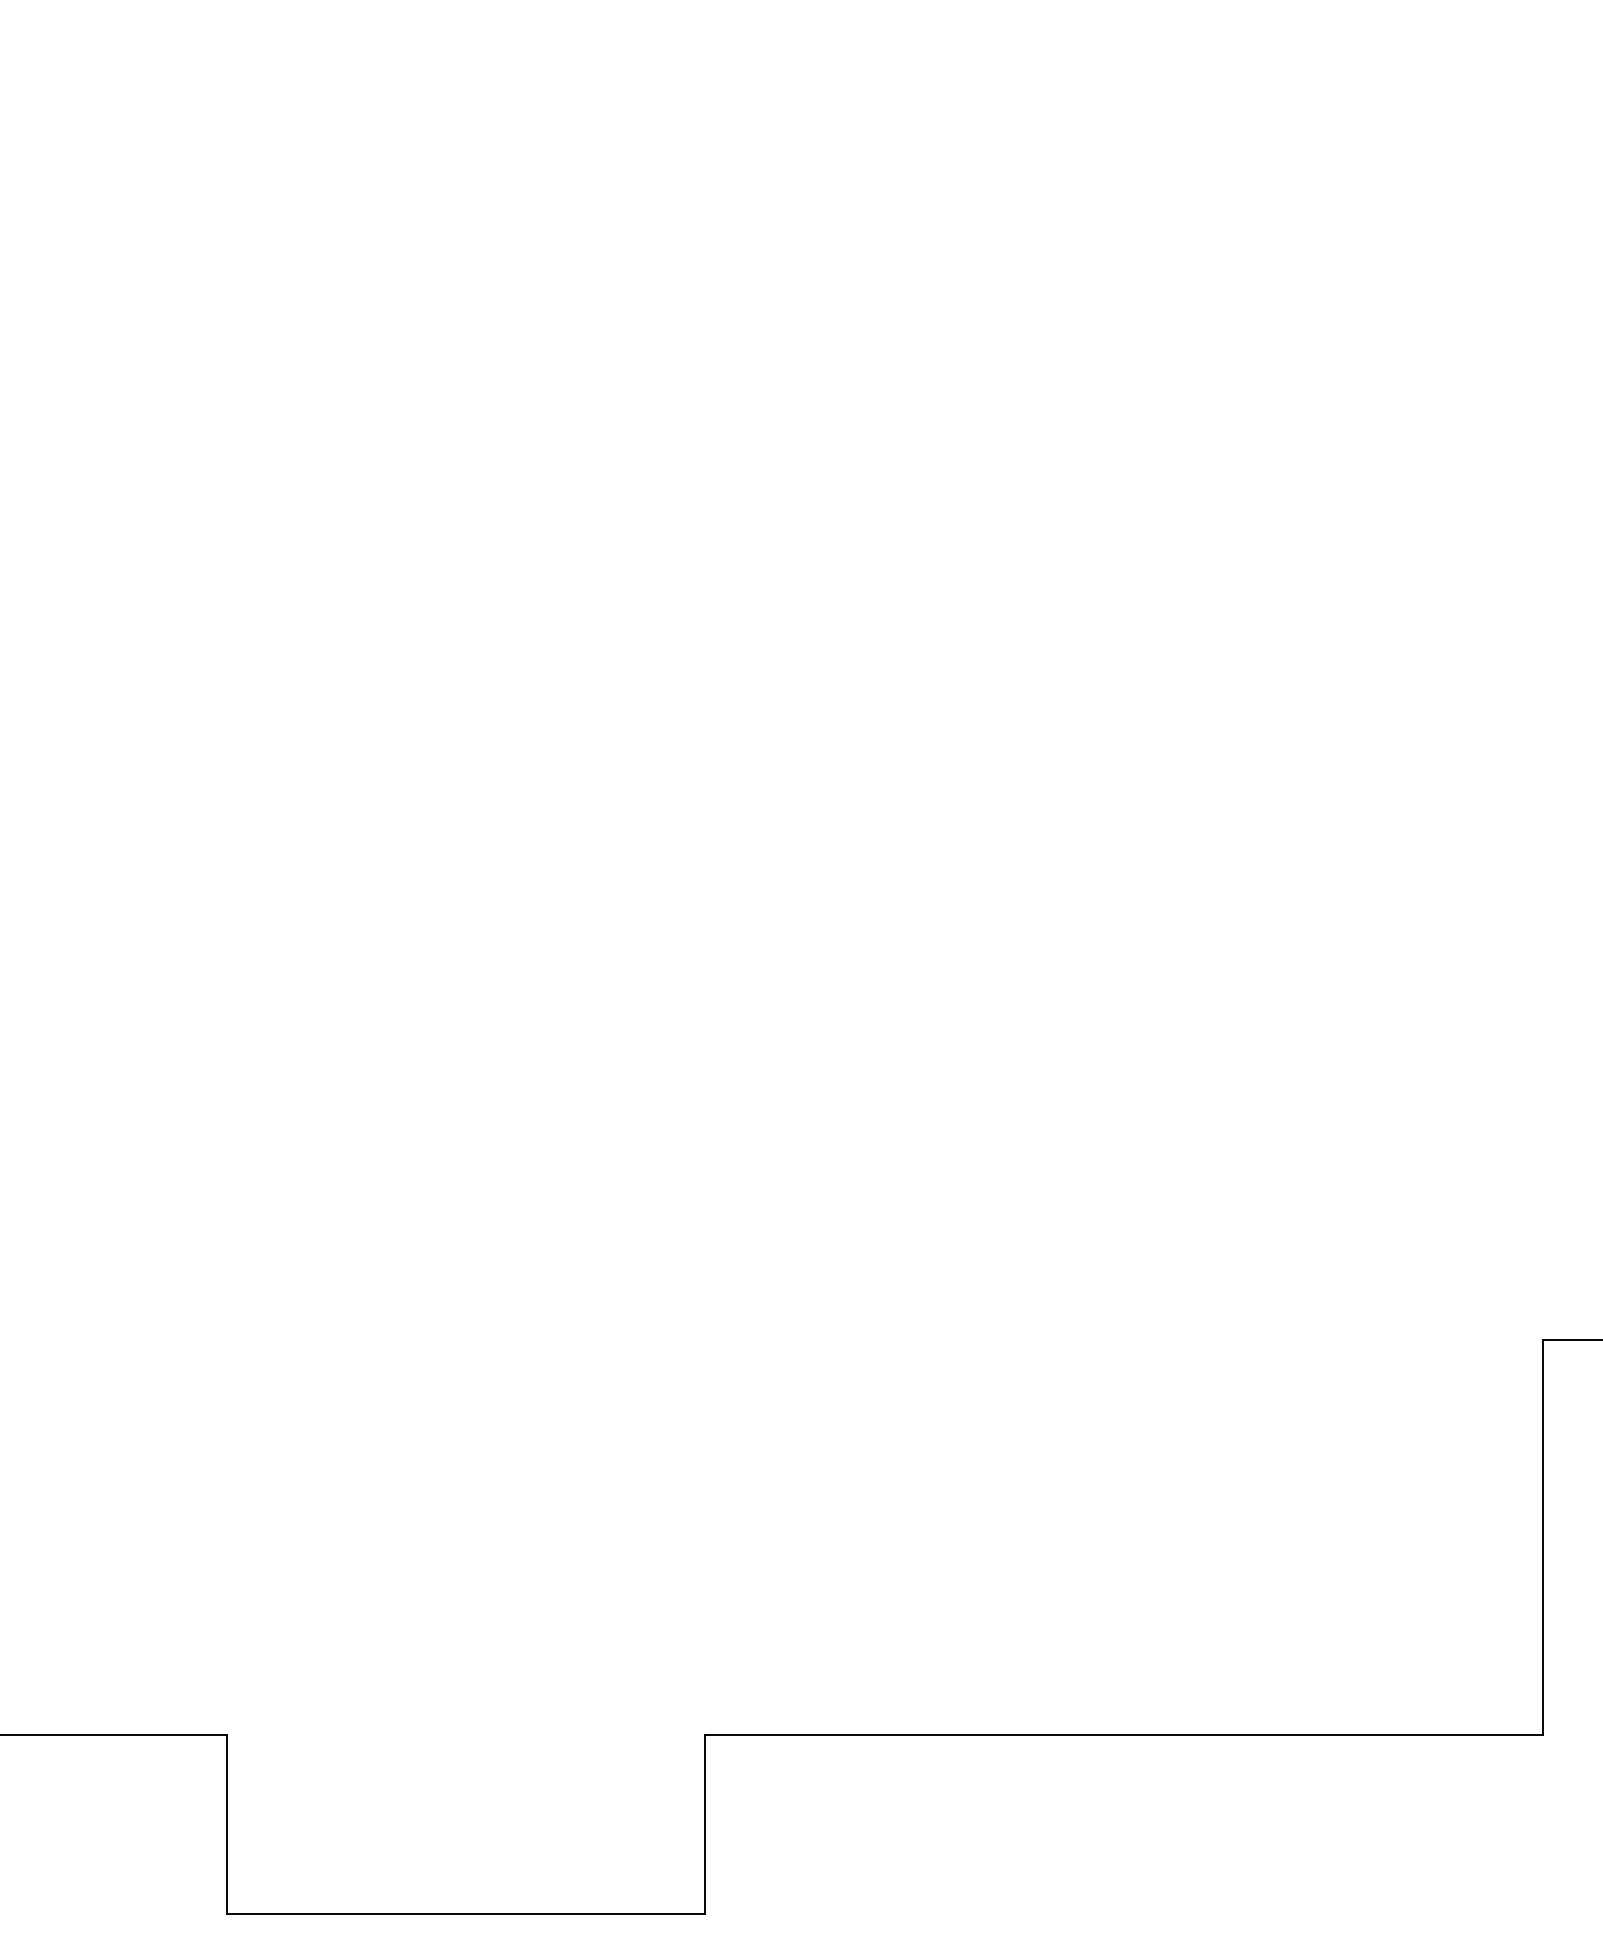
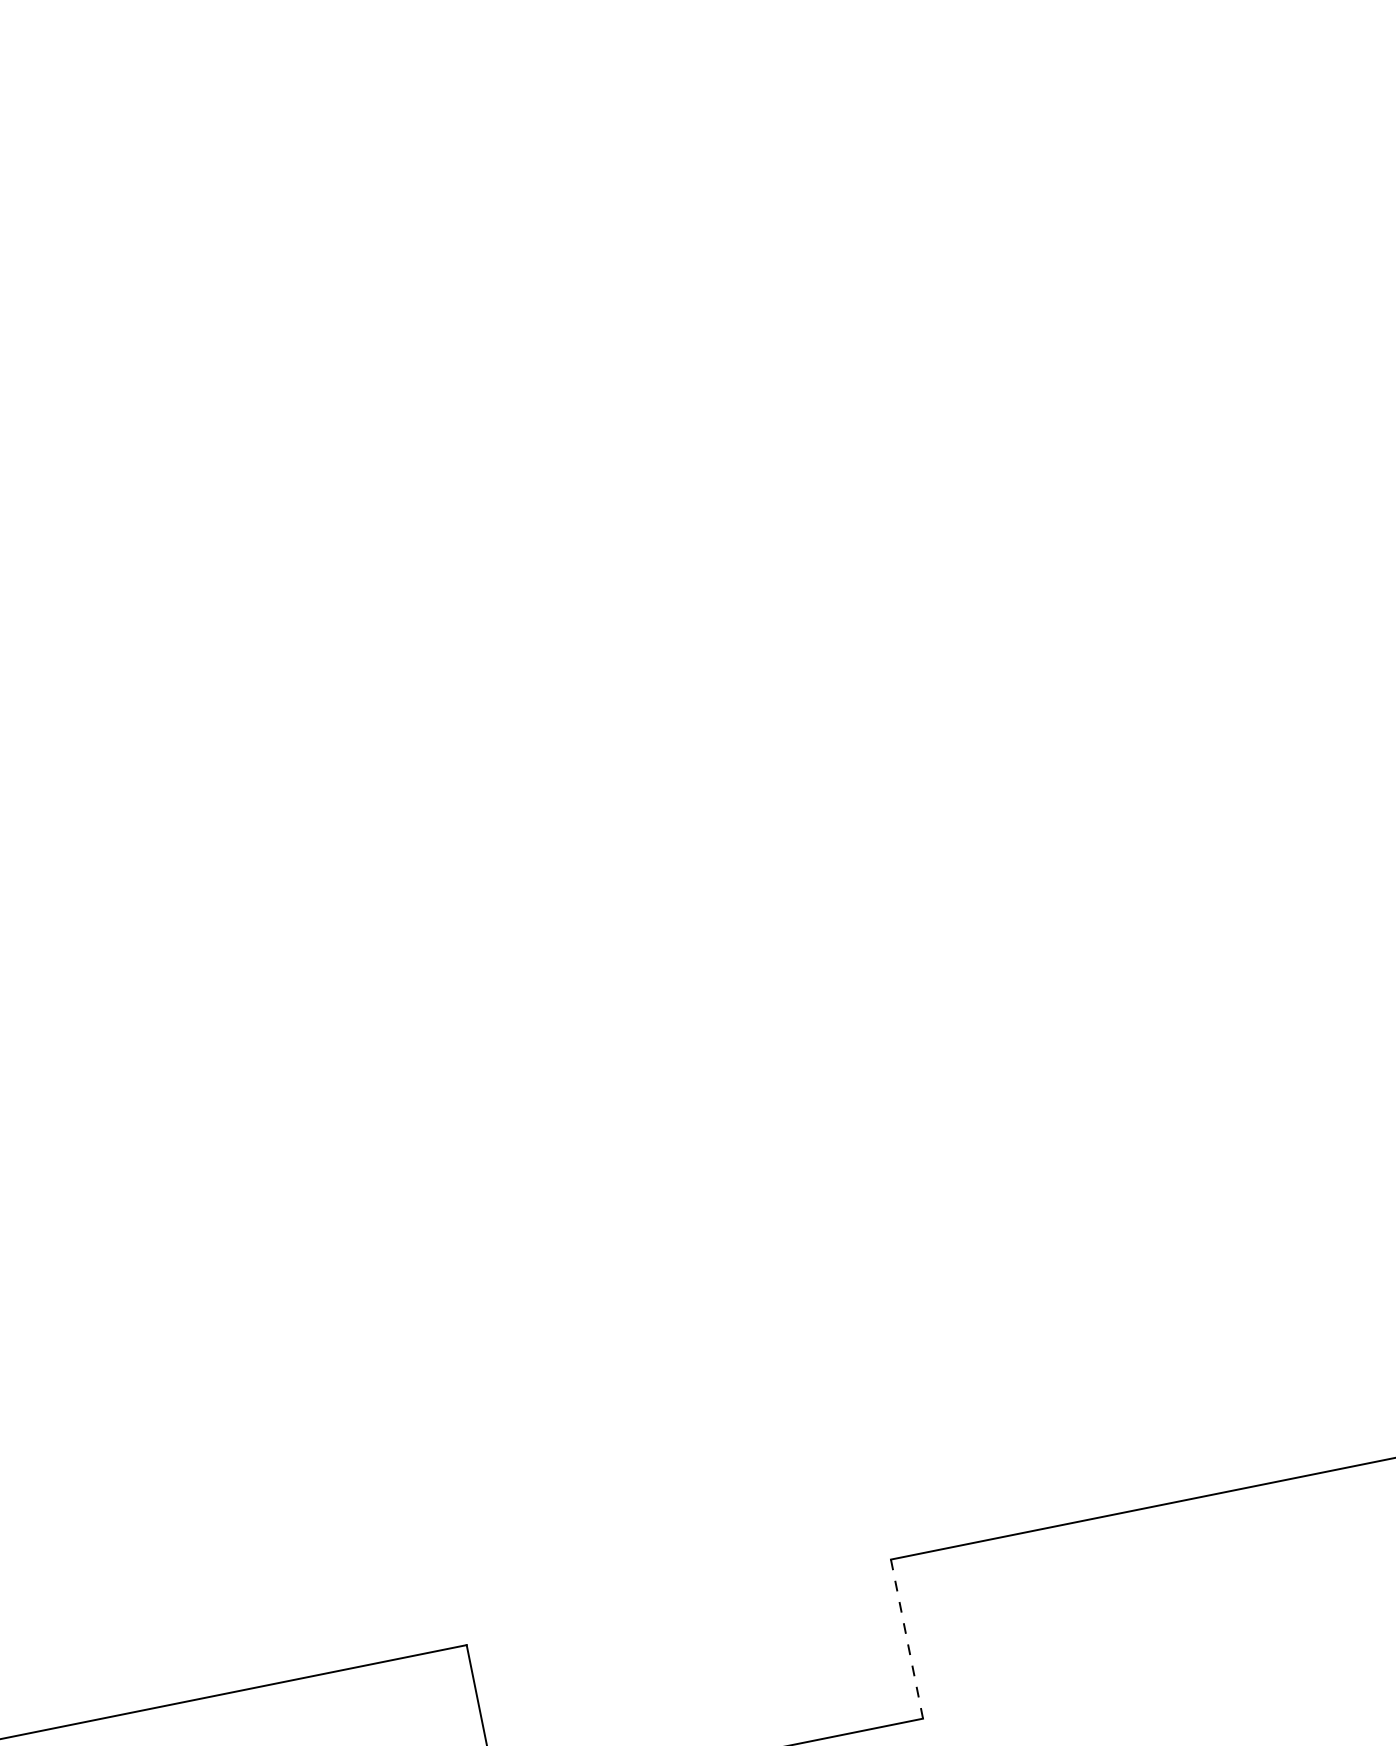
line: (705, 1824) -> (907, 1639), solid -> dashed

